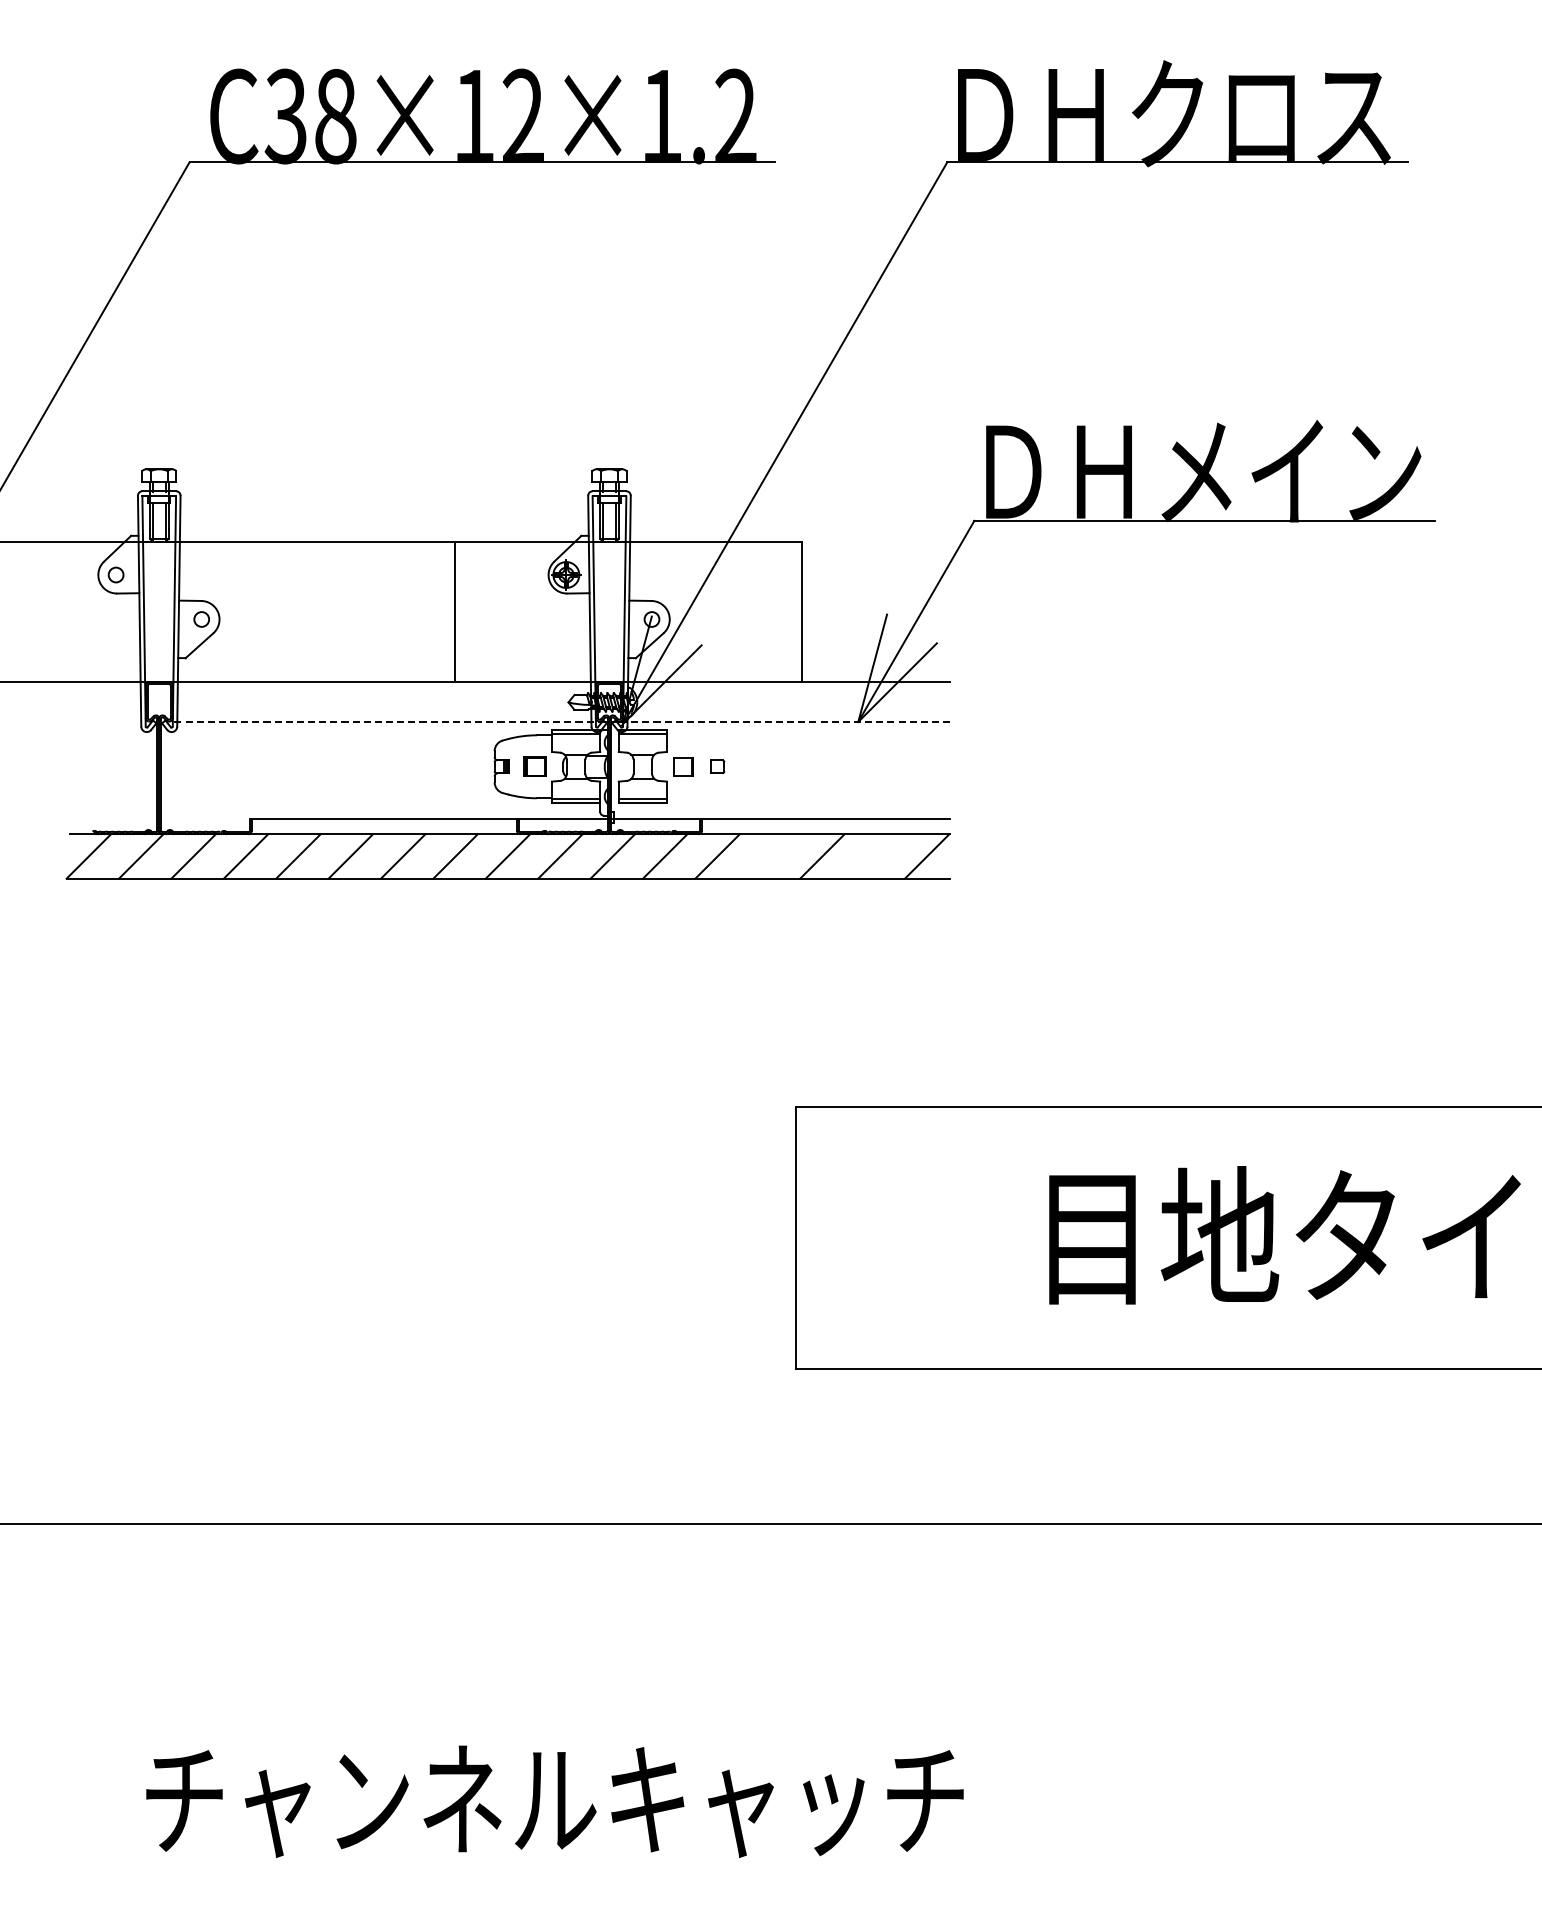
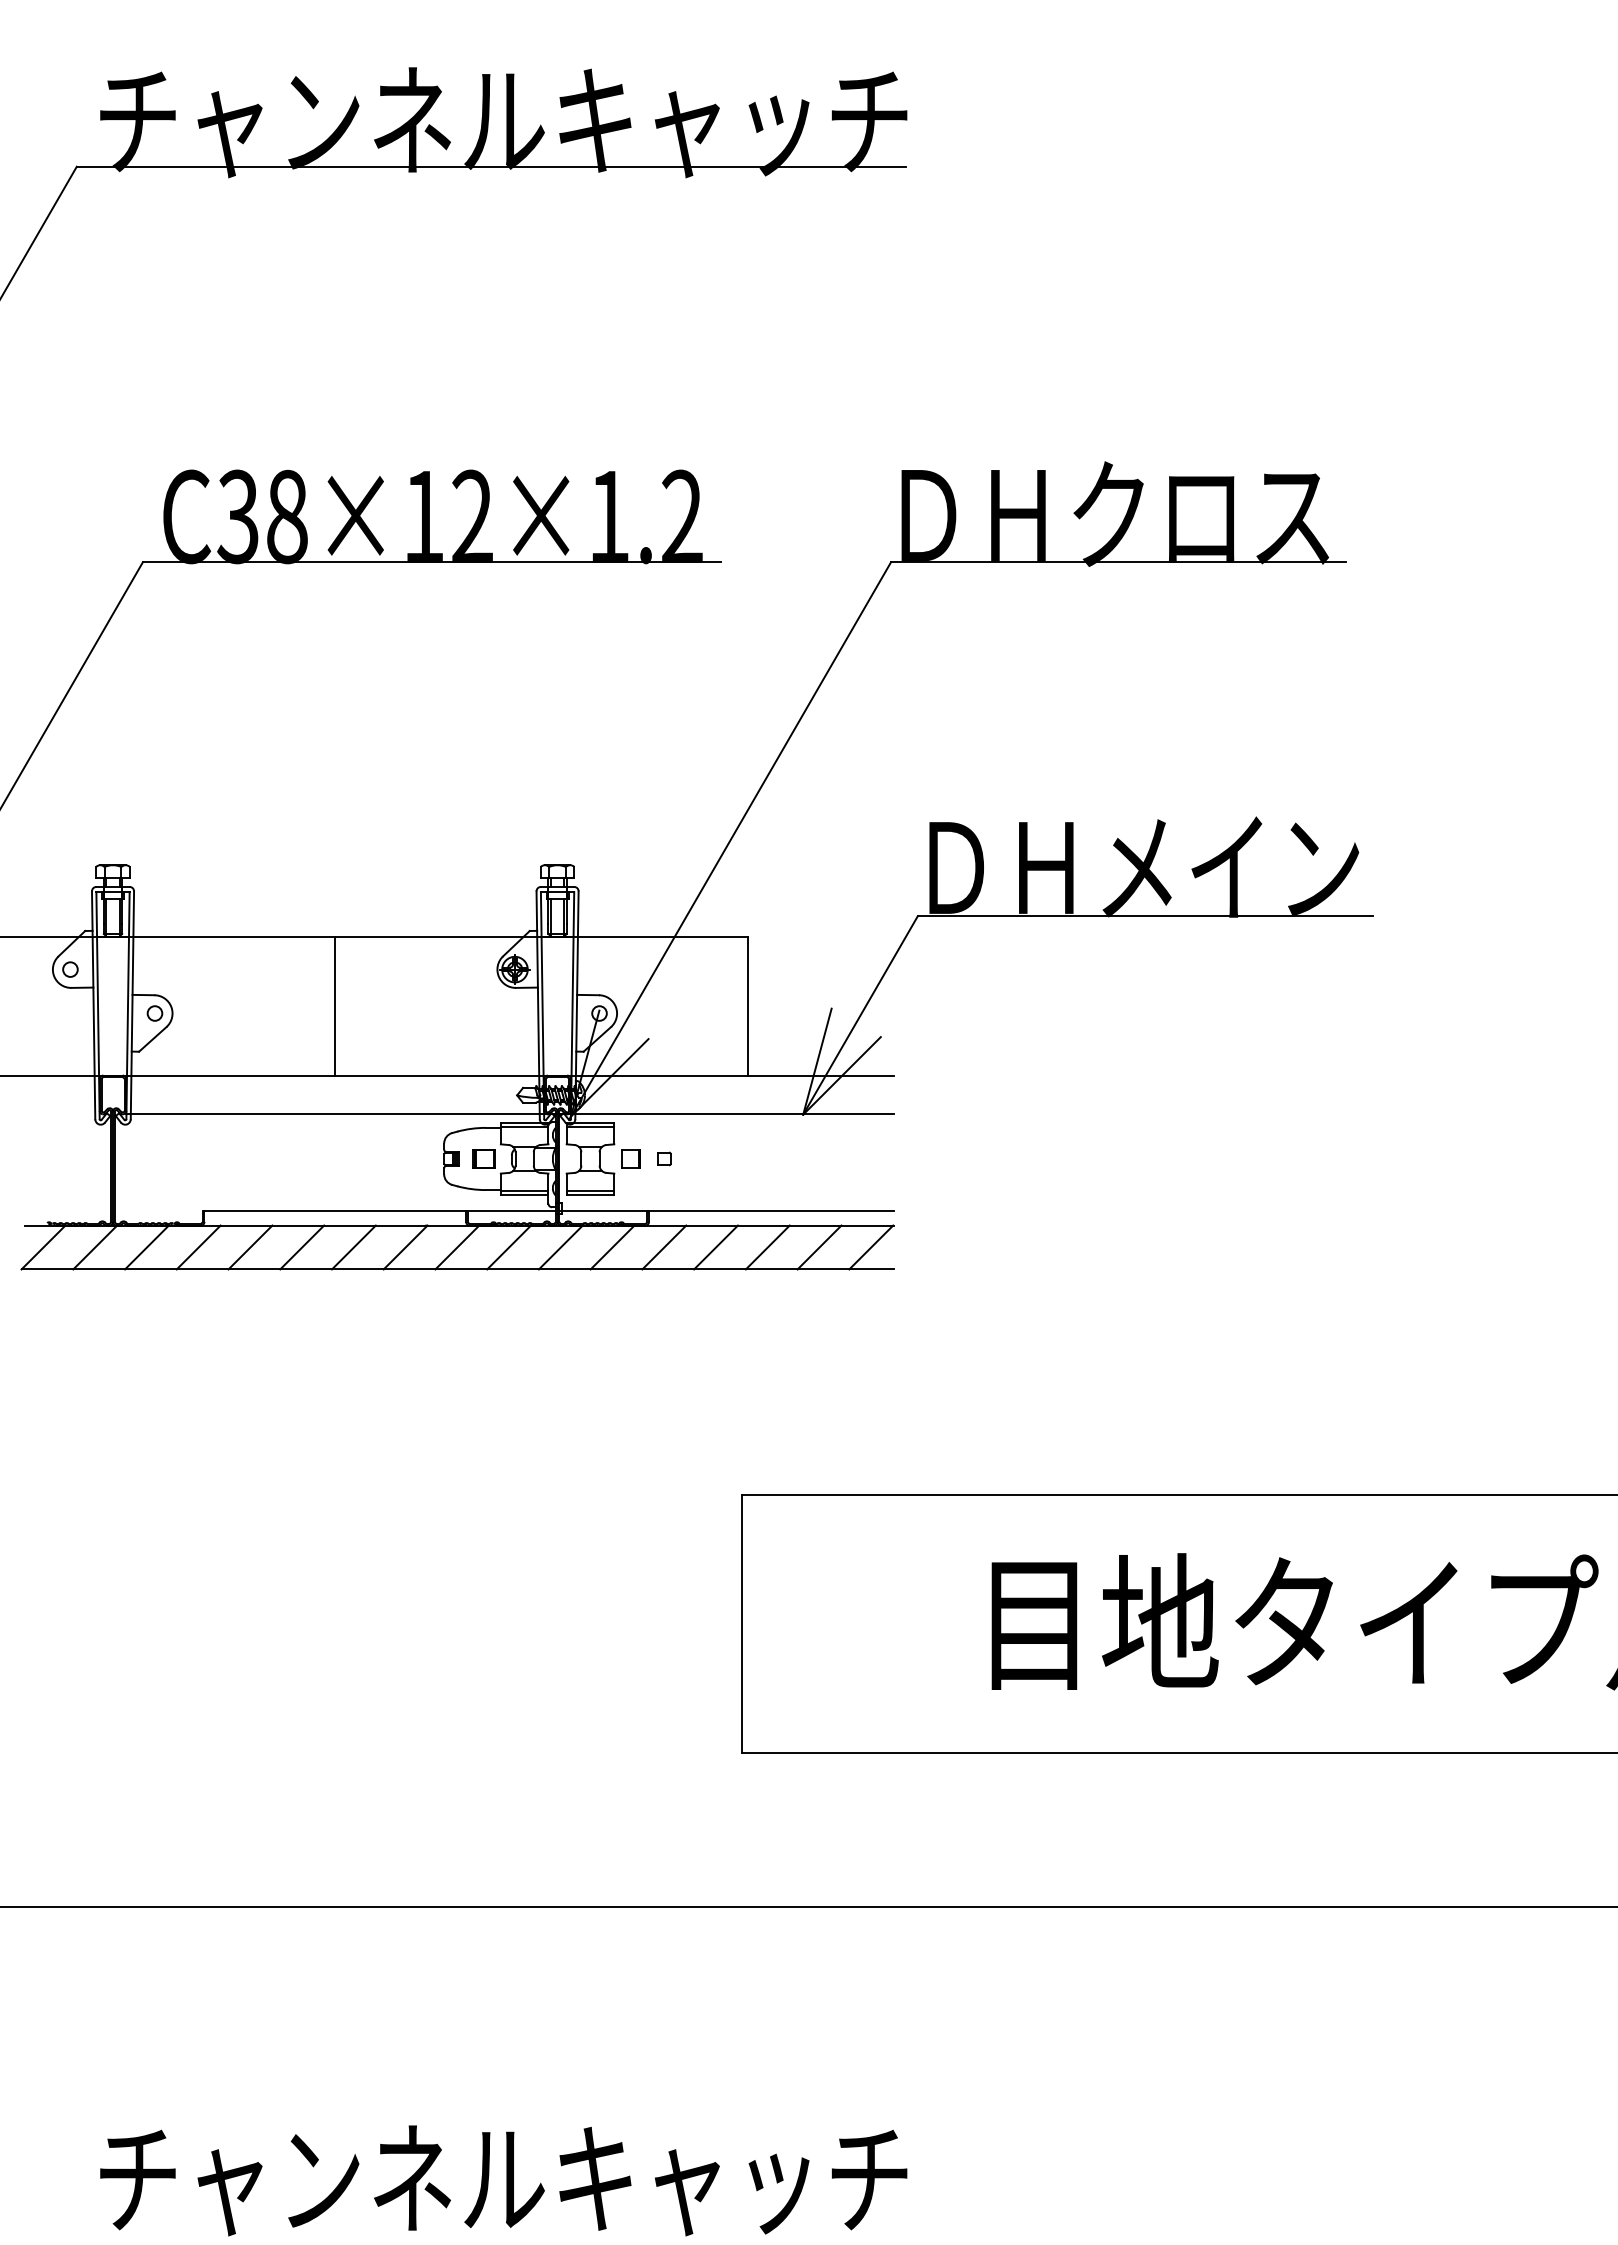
line: (455, 611) -> (335, 1005), moved
line: (561, 721) -> (510, 1114), dashed -> solid
line: (770, 856) -> (716, 1247), added
line: (874, 856) -> (819, 1247), added

